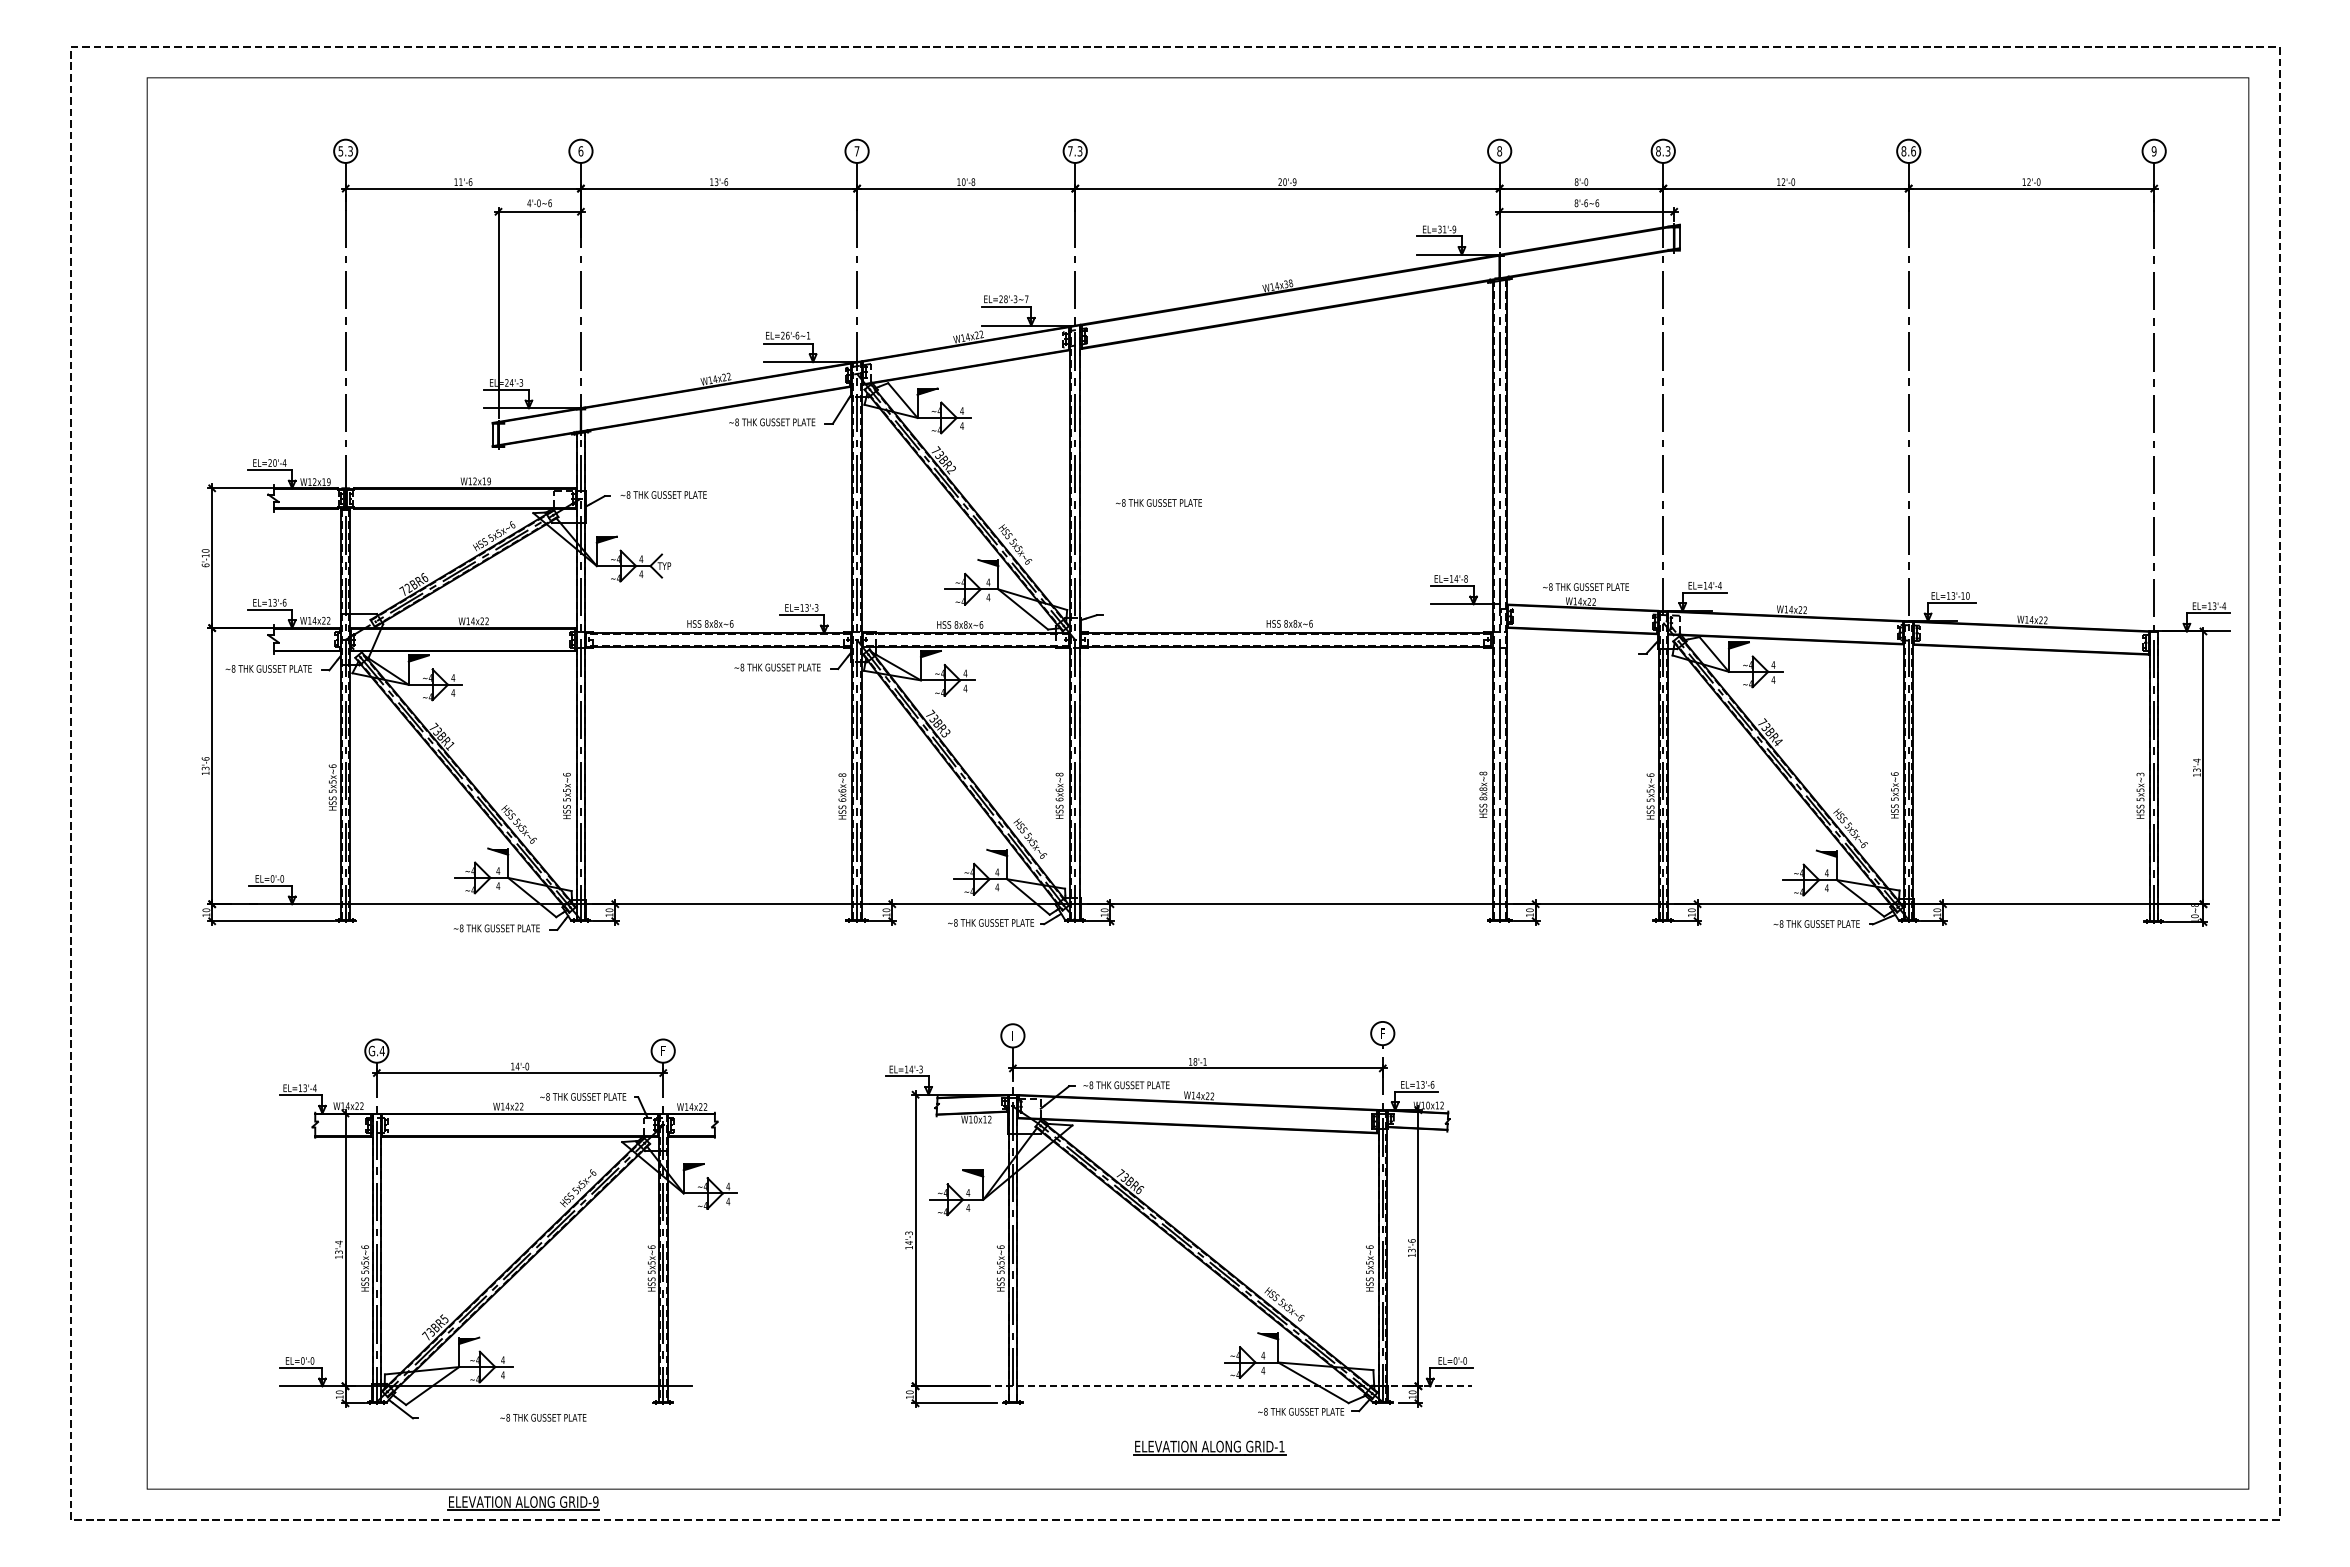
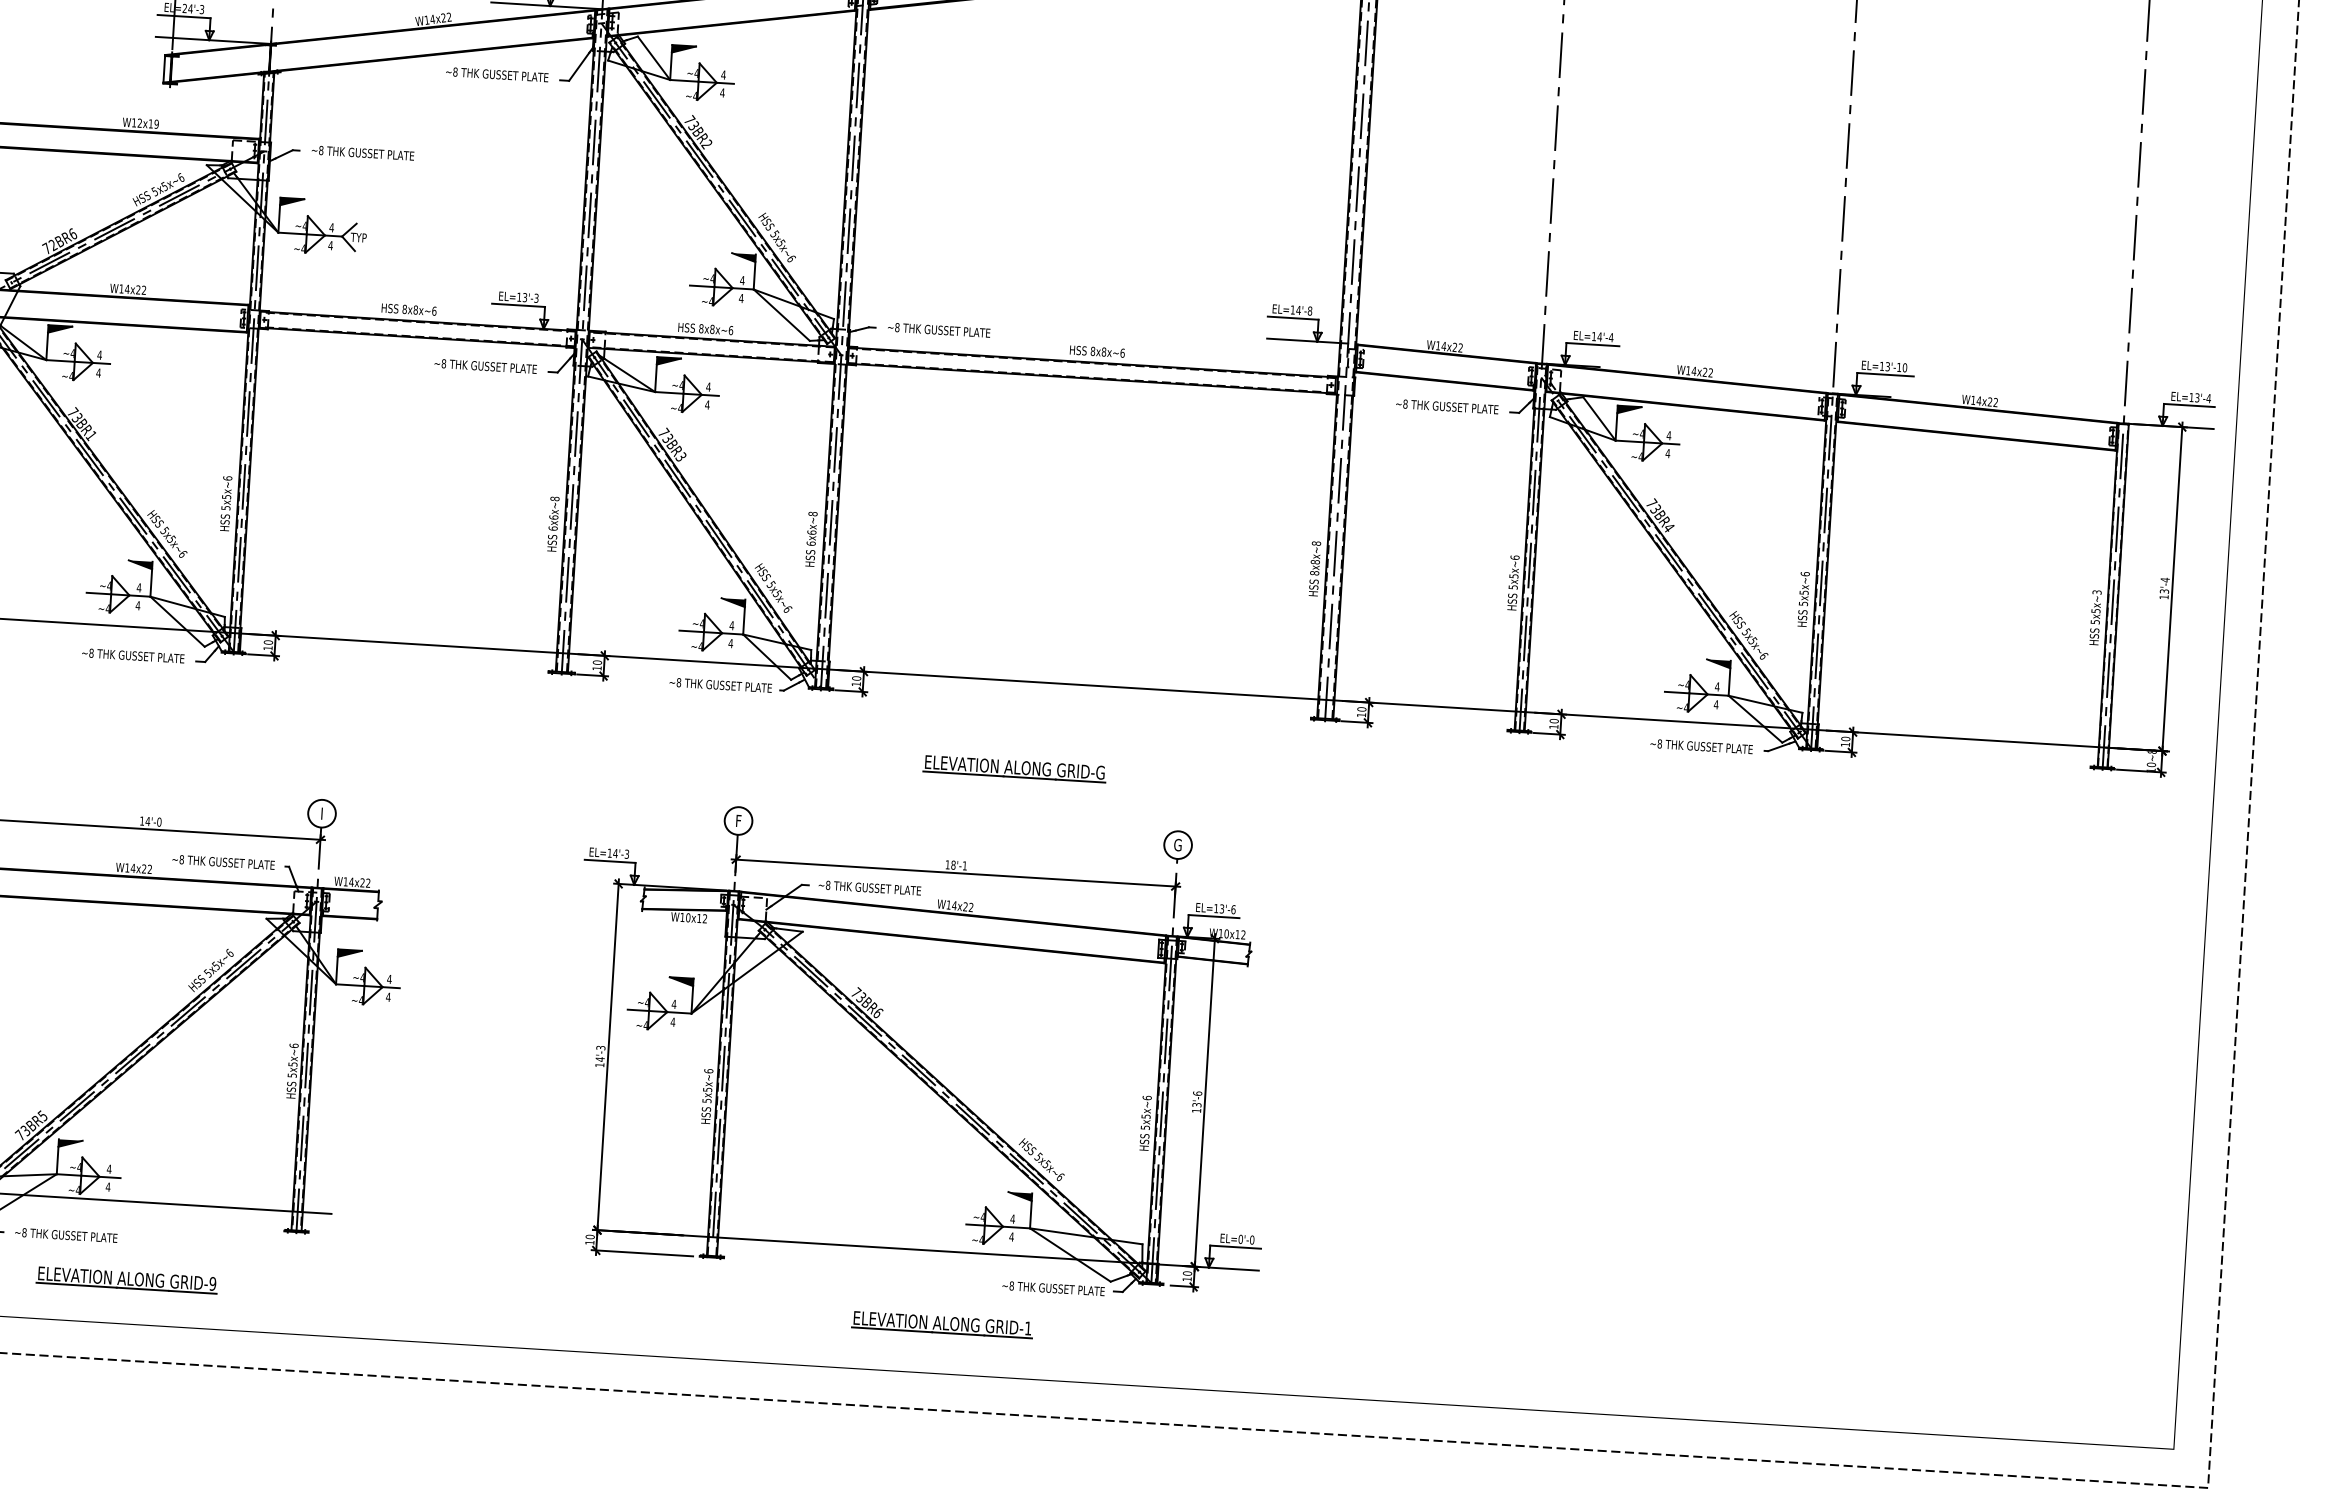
text: (1158, 502) -> (938, 329), moved
text: (1585, 586) -> (1446, 405), moved
part: (1241, 977) -> (1014, 768), added
text: (1382, 1033) -> (1177, 845), F -> G
text: (1012, 1035) -> (738, 820), I -> F
text: (663, 1050) -> (322, 813), F -> I
line: (1200, 1386) -> (935, 1251), dashed -> solid
text: (543, 1417) -> (66, 1234), moved
part: (523, 1503) -> (126, 1280), moved

